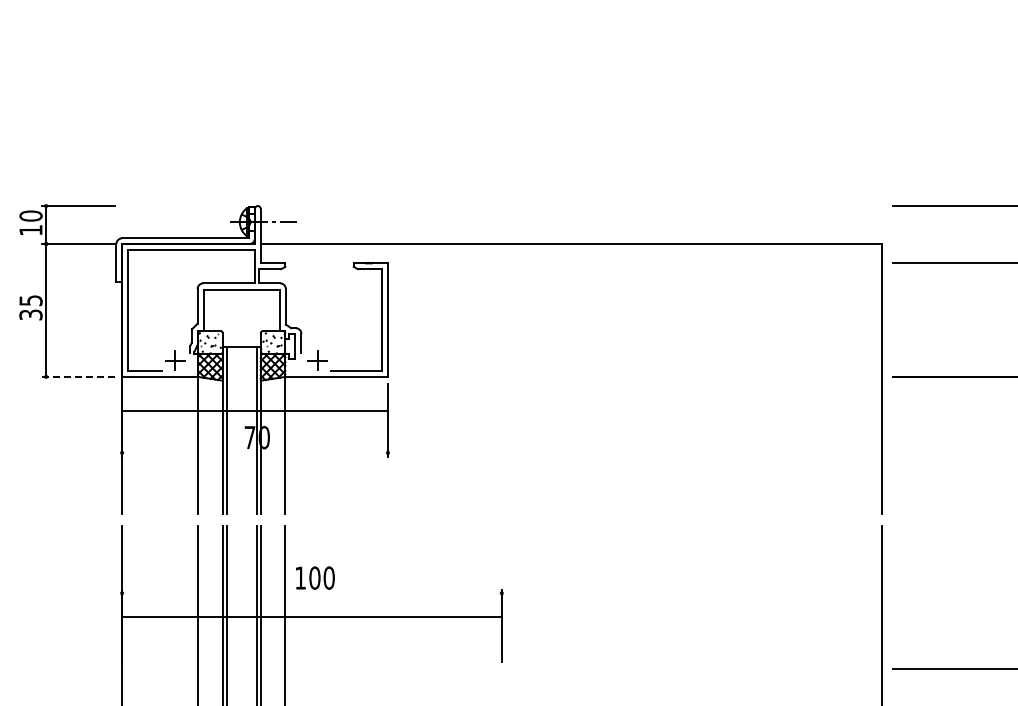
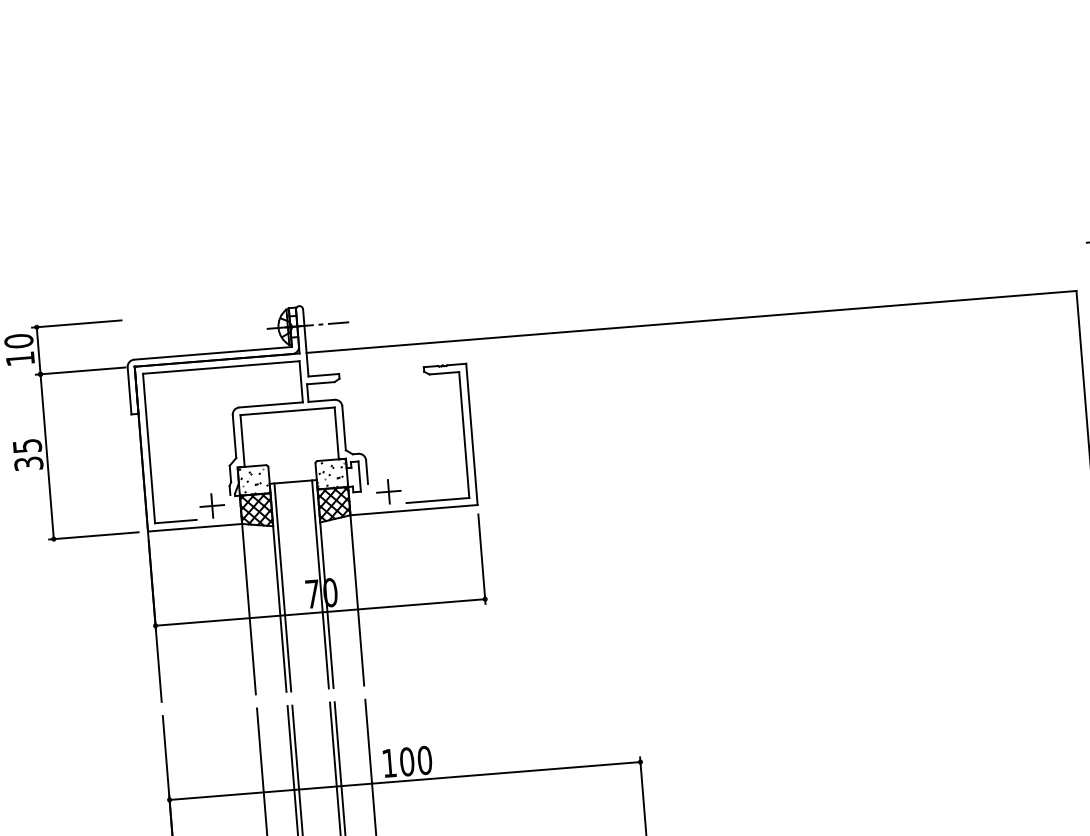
line: (77, 376) -> (92, 535), dashed -> solid
line: (254, 410) -> (319, 612), moved
line: (311, 617) -> (404, 781), moved

